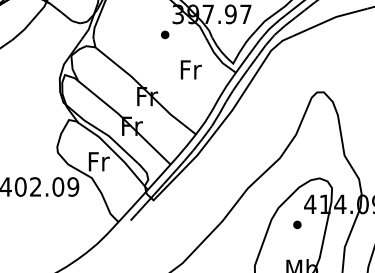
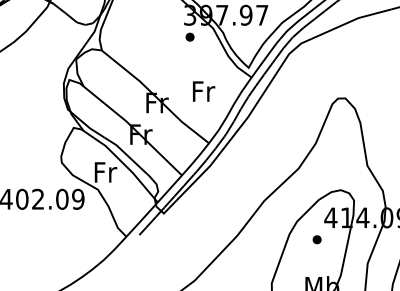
part: (165, 34) -> (190, 36), moved
text: (190, 69) -> (203, 91), moved

